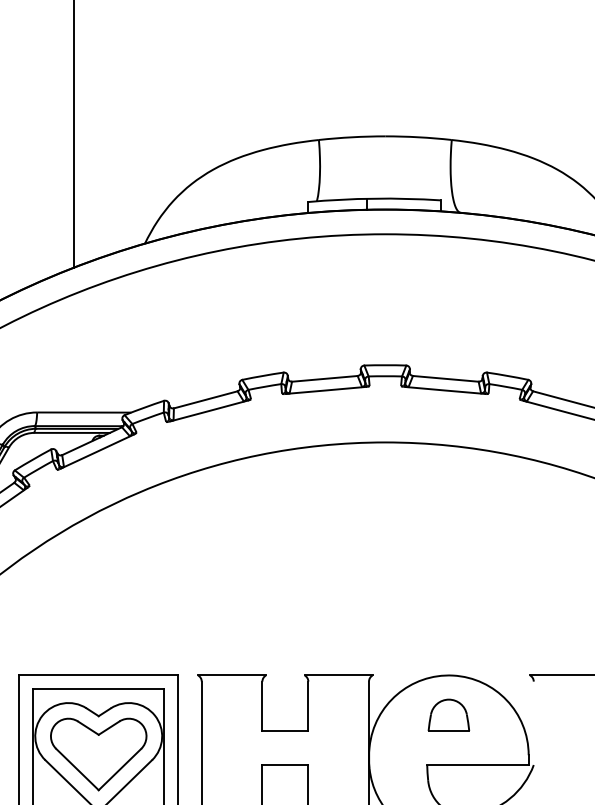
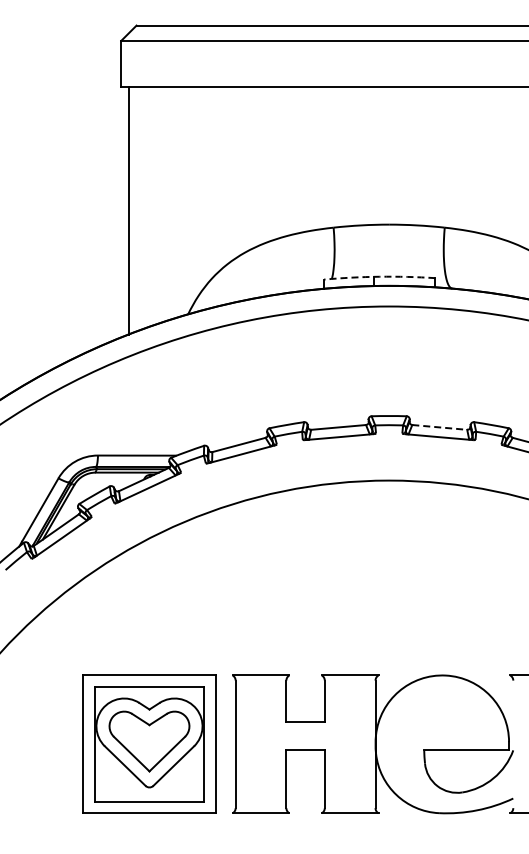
arc: (373, 198) -> (379, 276), solid -> dashed
line: (445, 378) -> (439, 427), solid -> dashed
part: (449, 714) -> (442, 708), removed

